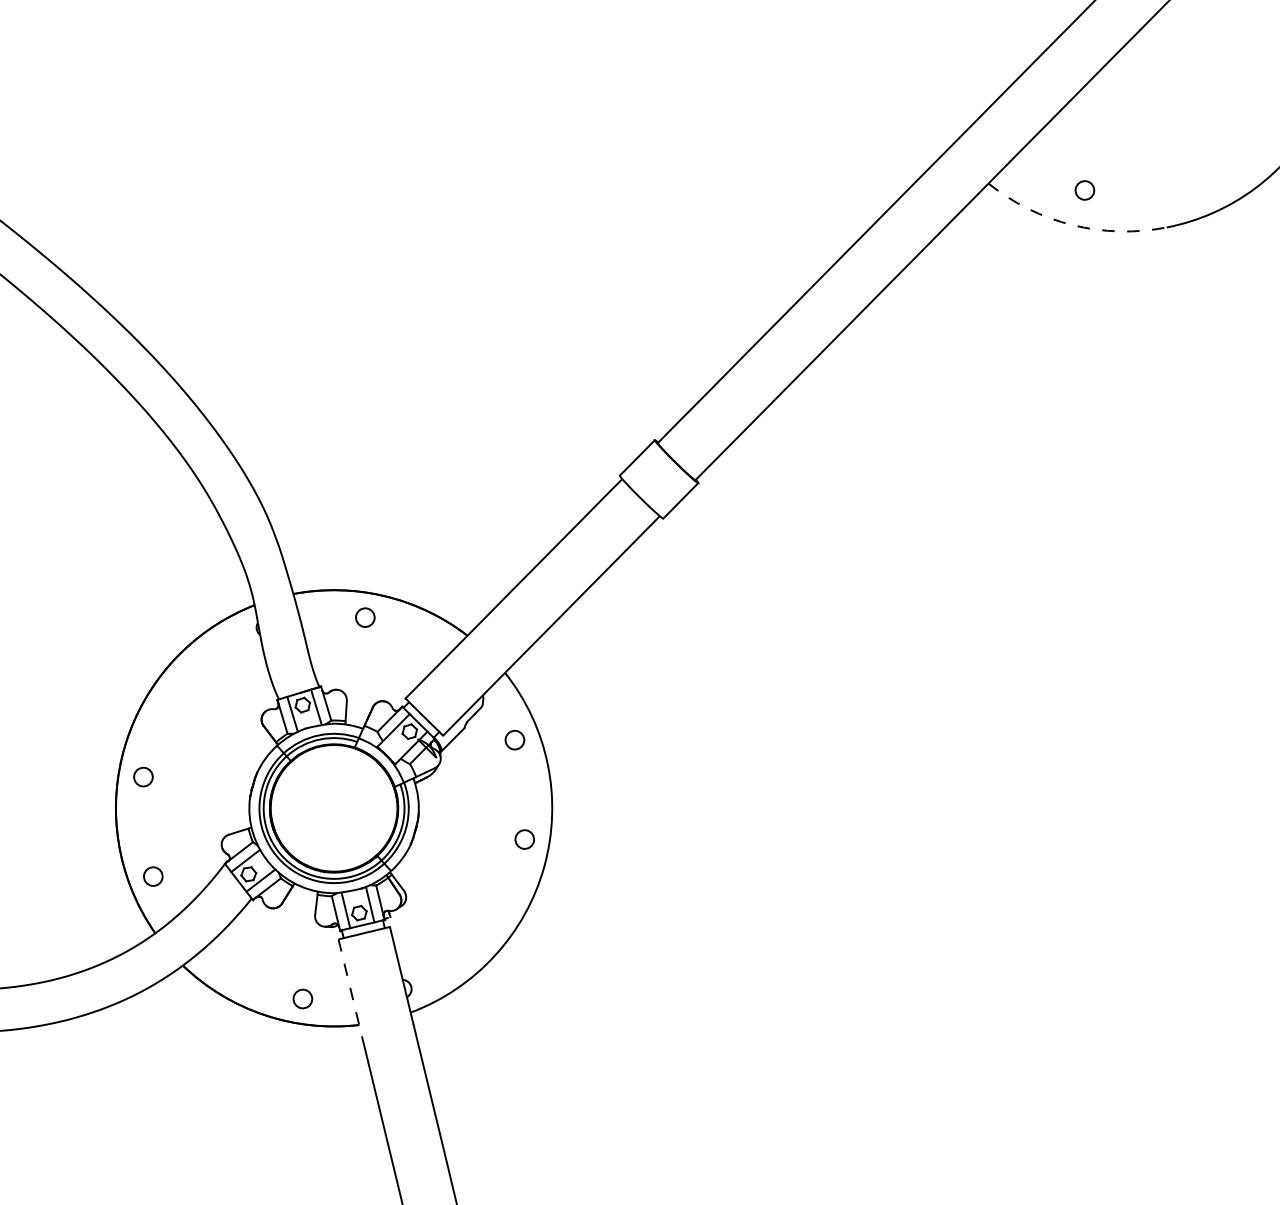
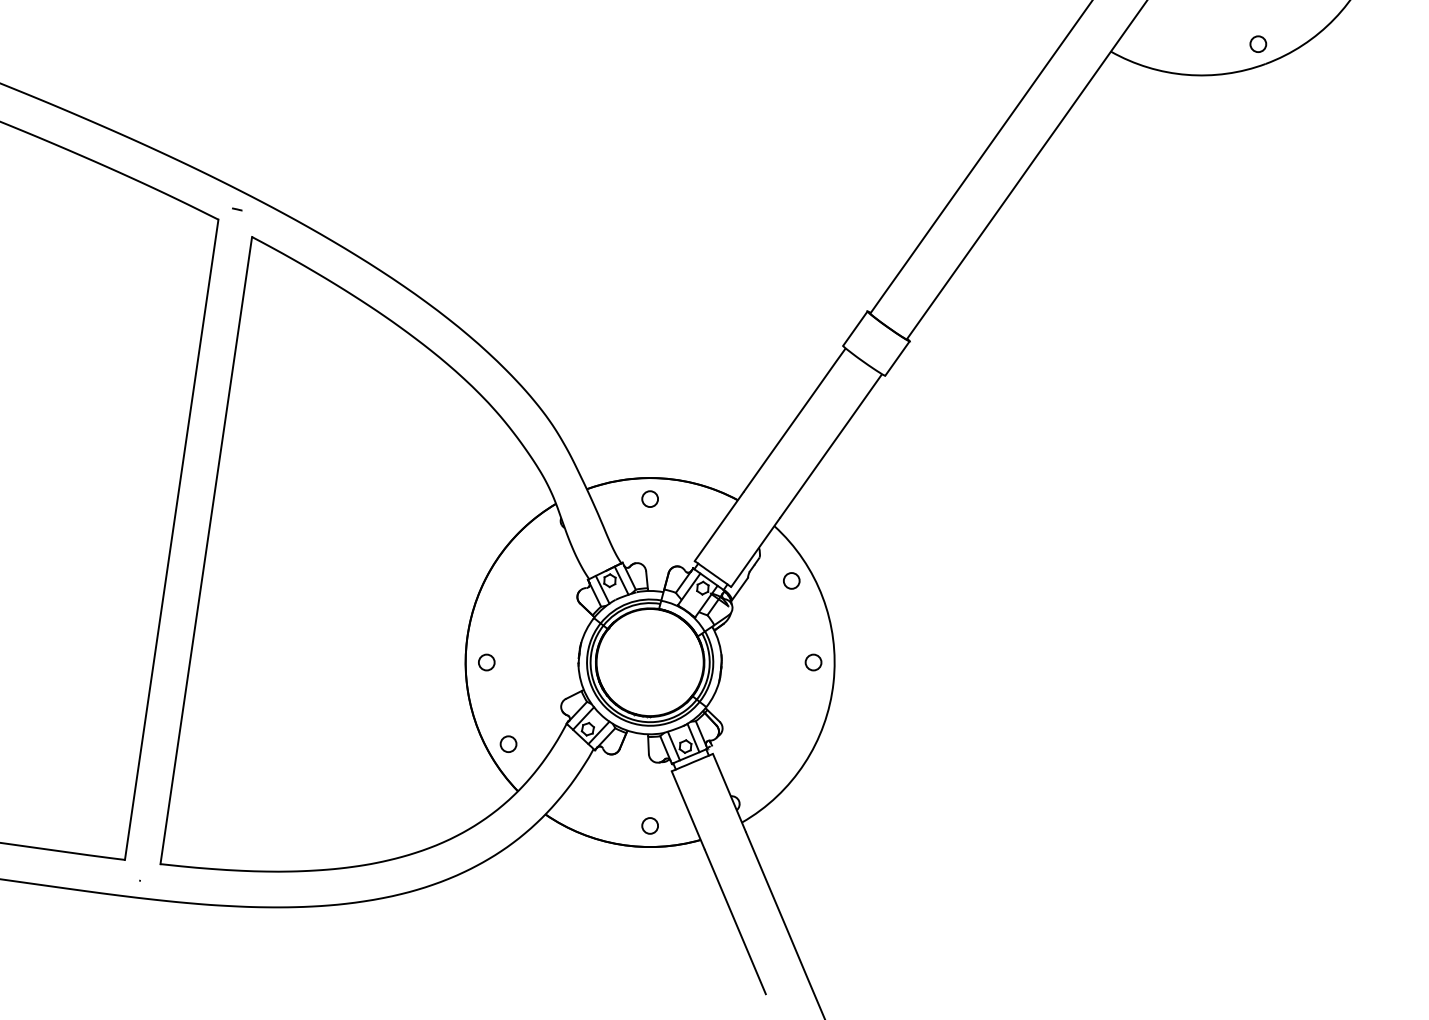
circle: (1085, 189) -> (1258, 43), moved
arc: (1072, 224) -> (1186, 74), dashed -> solid
line: (350, 988) -> (688, 810), dashed -> solid

